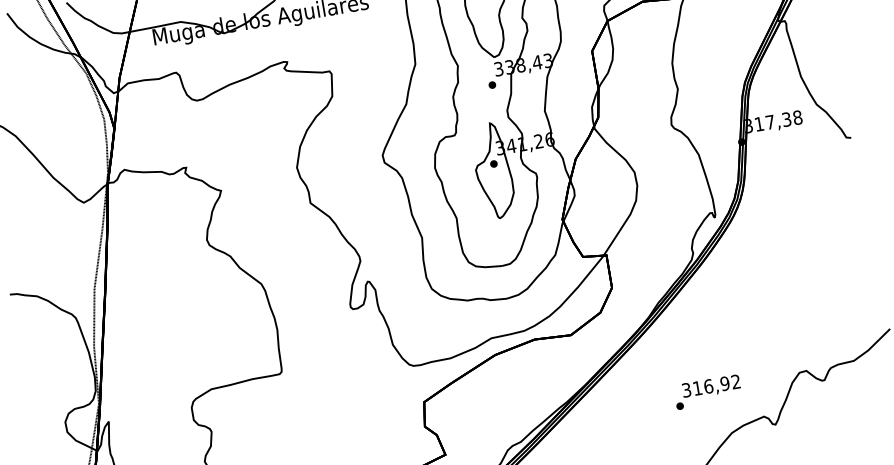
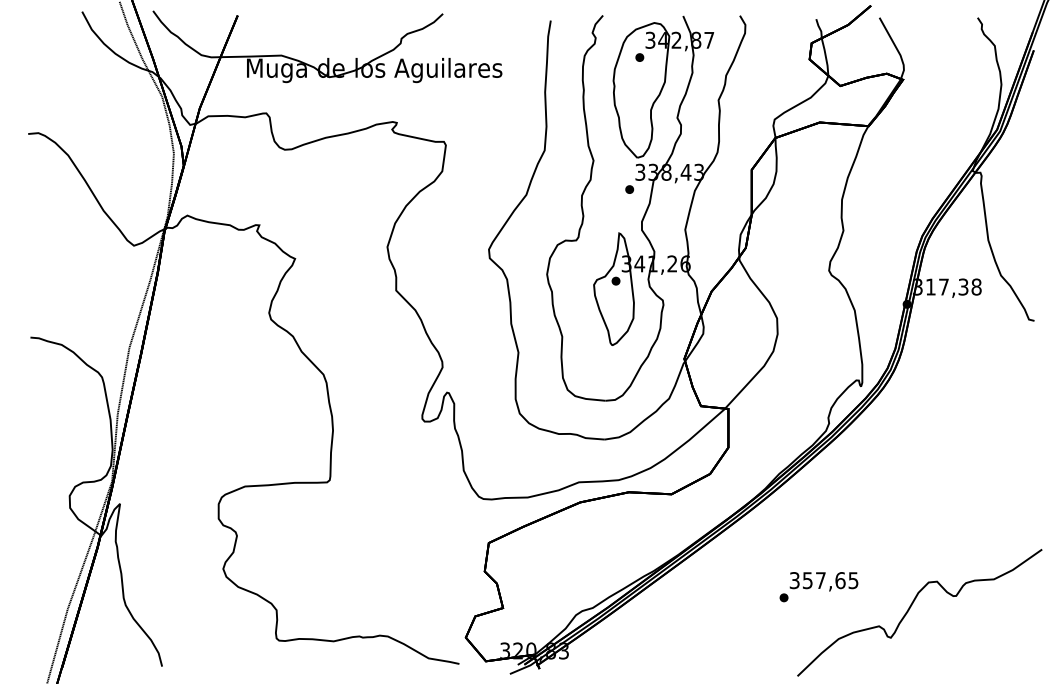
text: (716, 385) -> (830, 580), 316,92 -> 357,65

